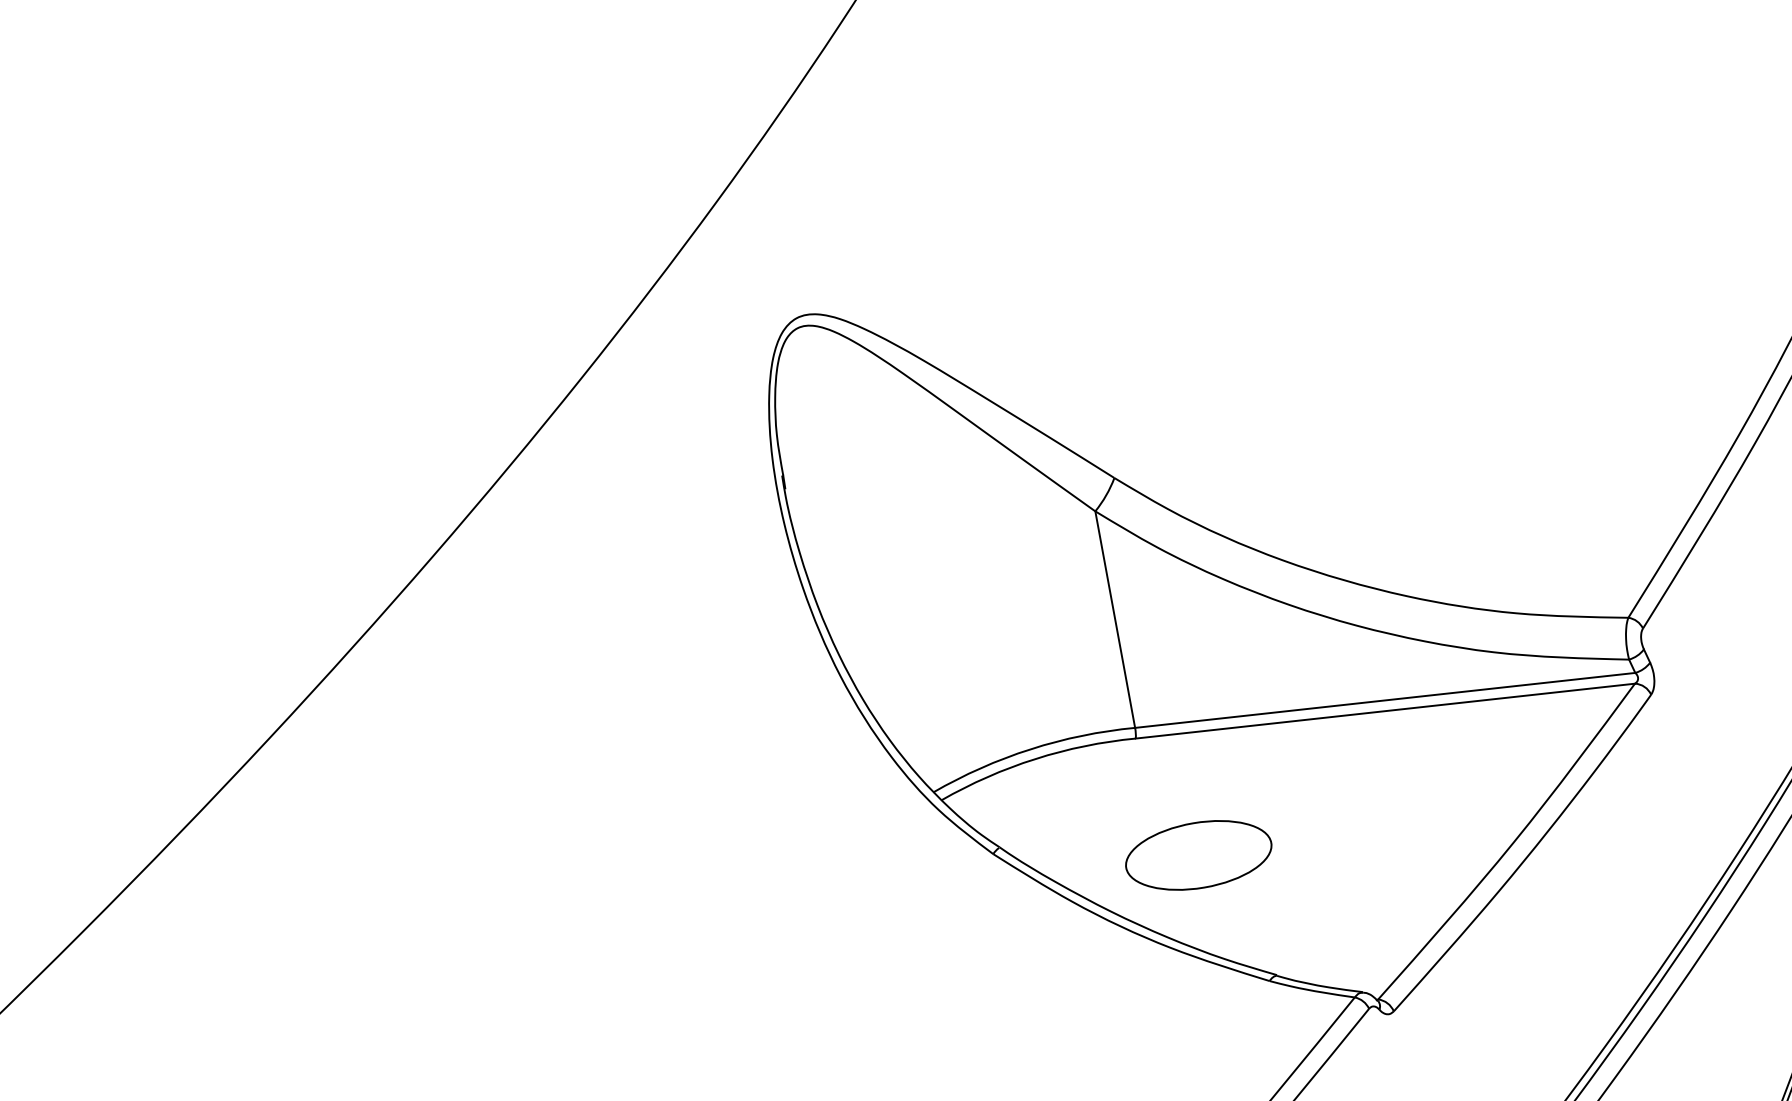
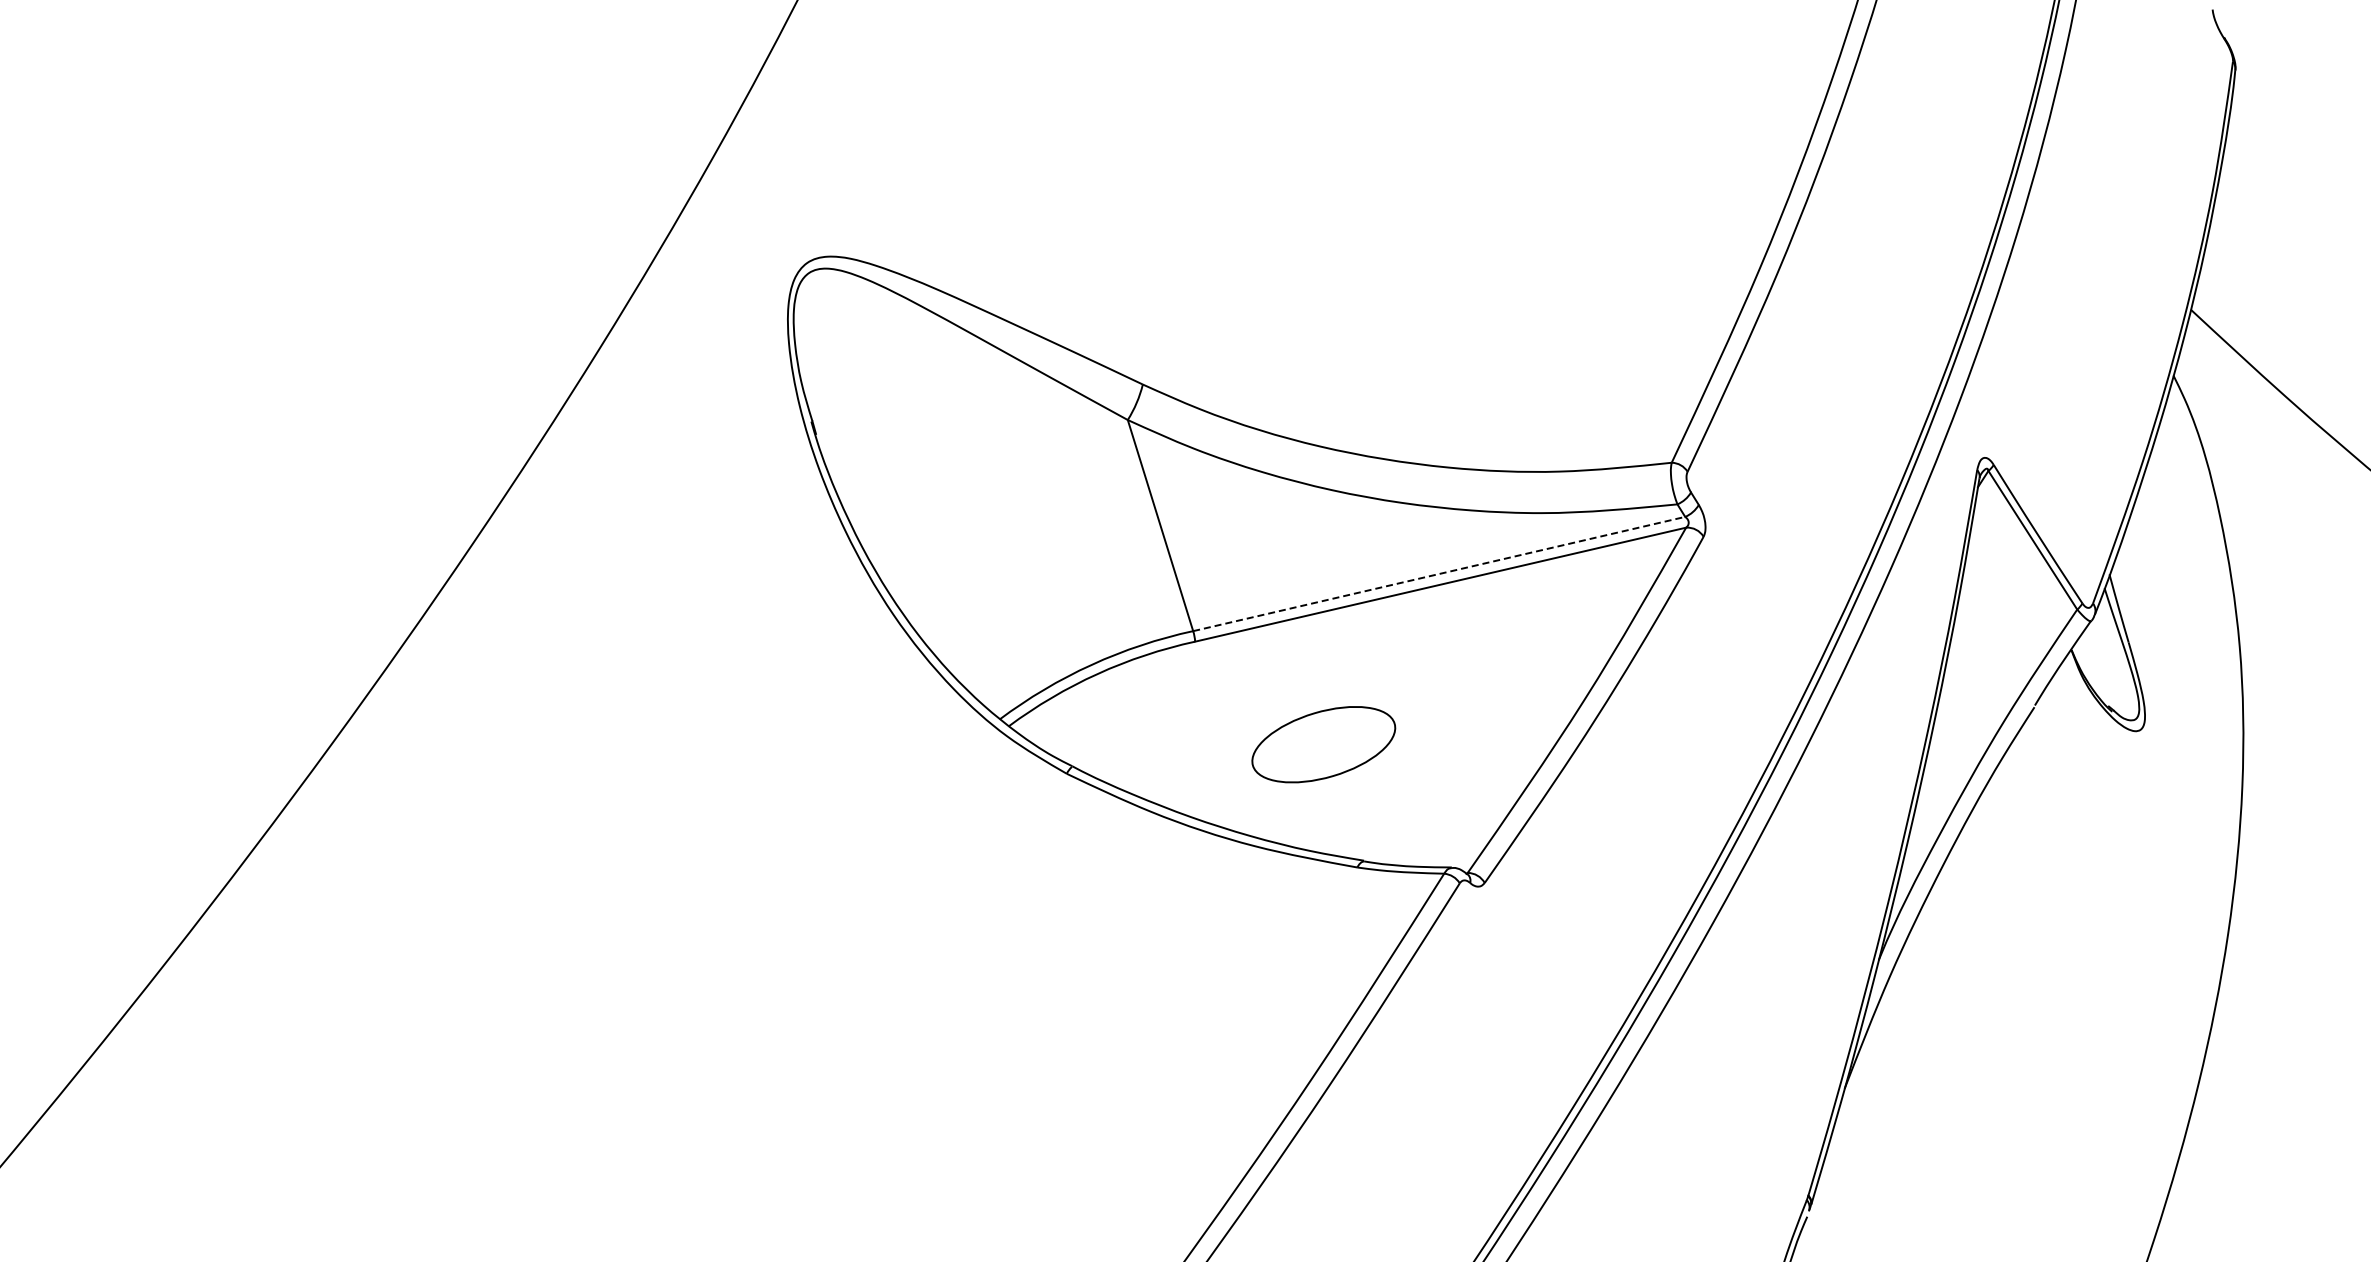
line: (1385, 700) -> (1439, 574), solid -> dashed
part: (1198, 855) -> (1323, 744), moved

